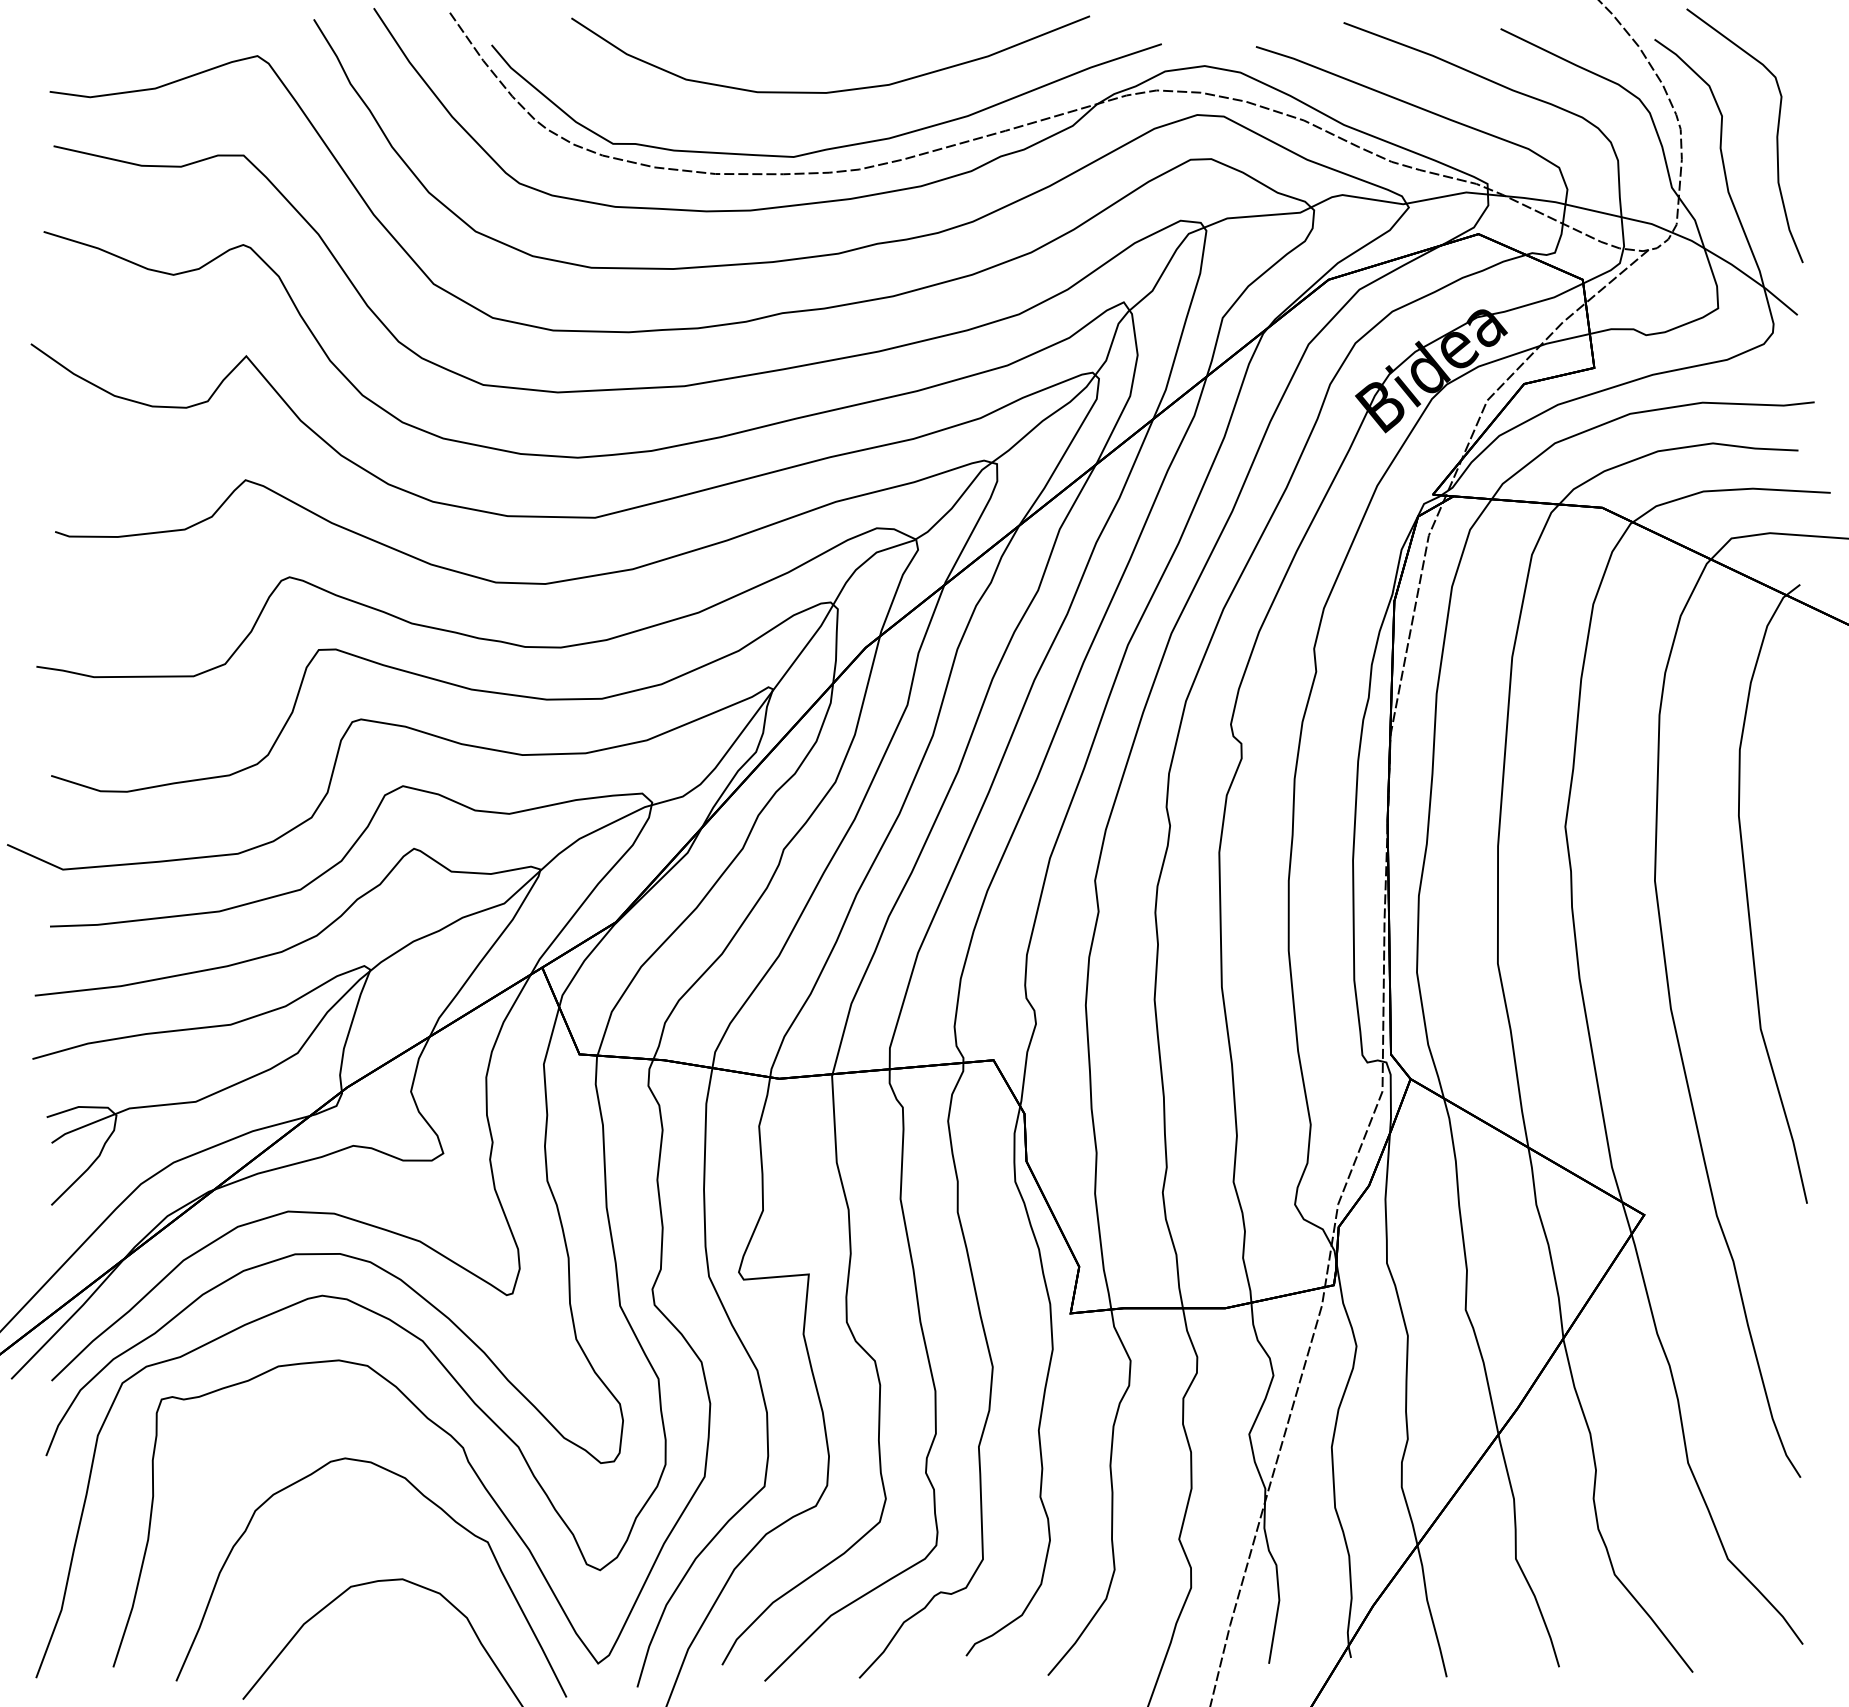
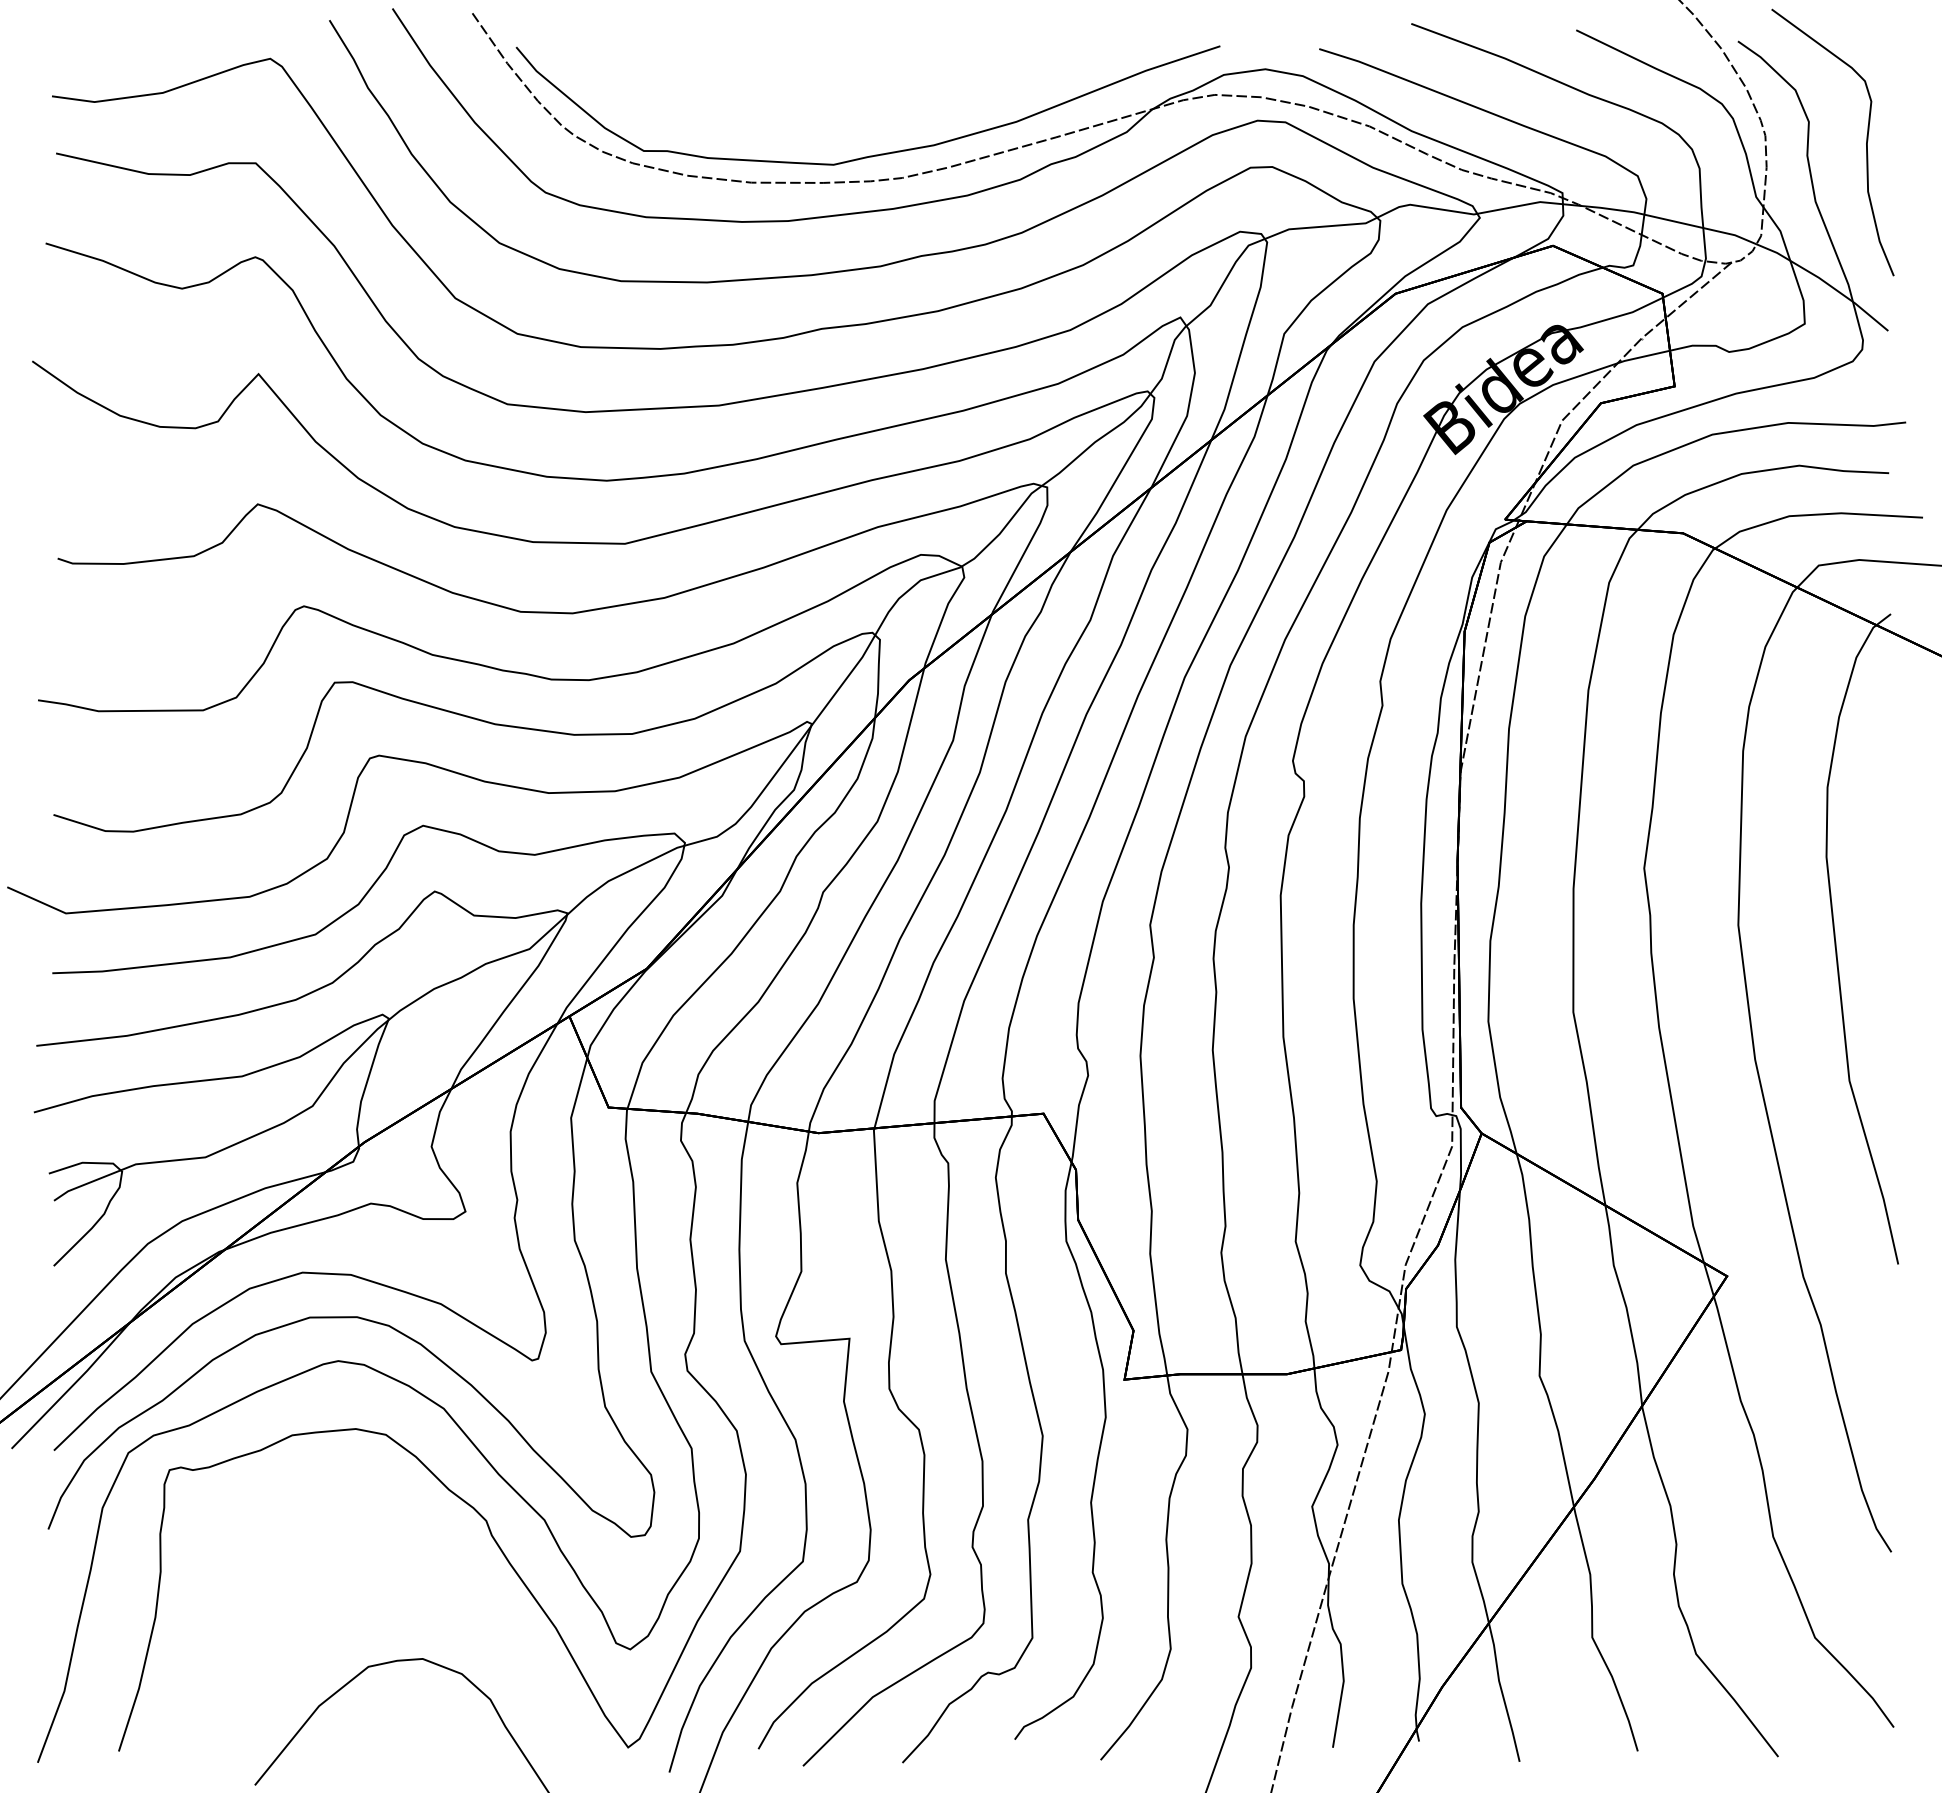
curve: (831, 91) -> (873, 95), removed
curve: (429, 1501) -> (451, 1577), removed

